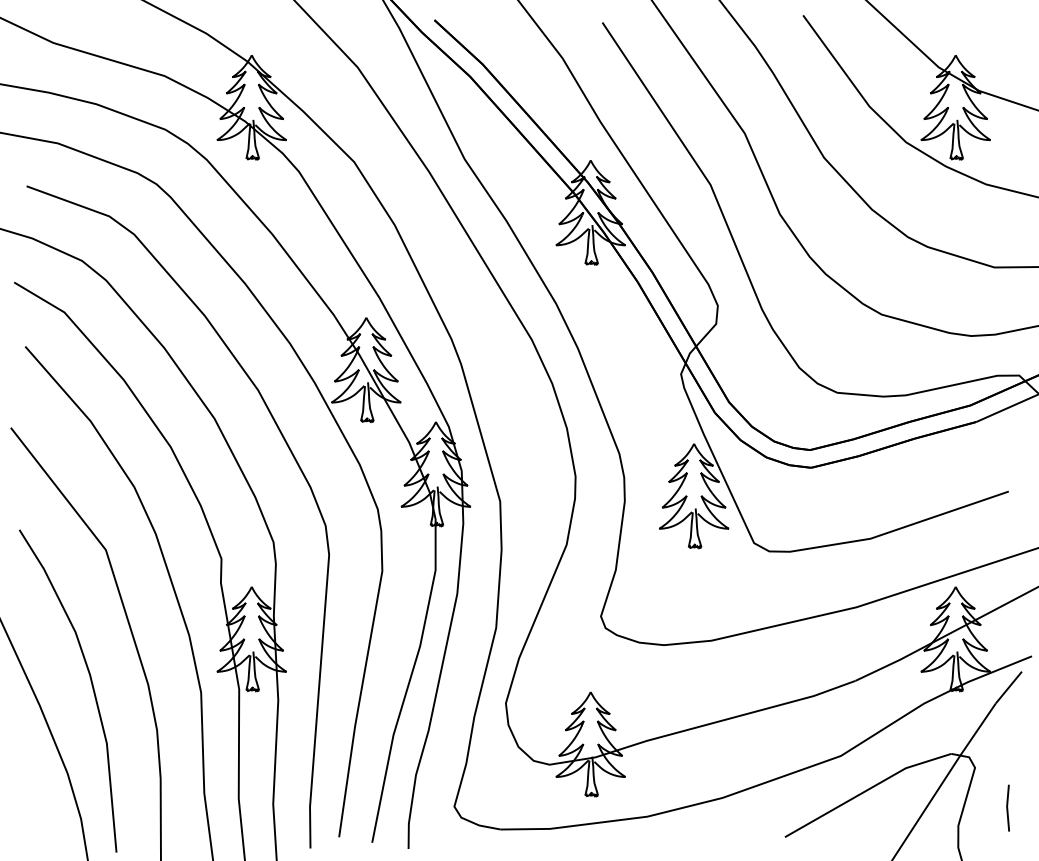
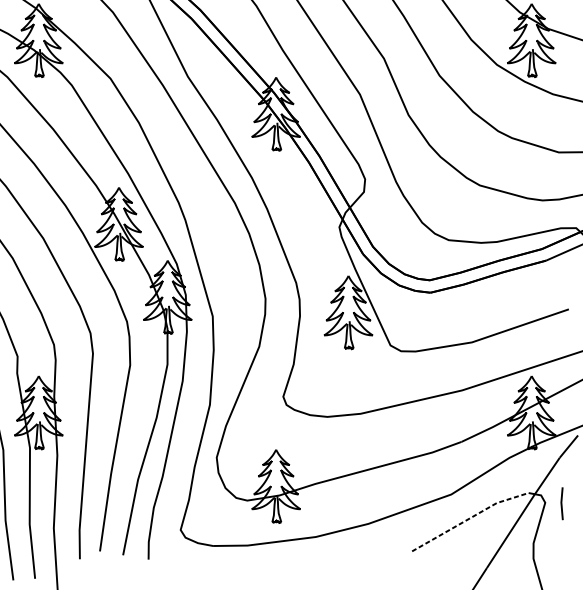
line: (867, 790) -> (469, 518), solid -> dashed
line: (1007, 807) -> (561, 503), moved

